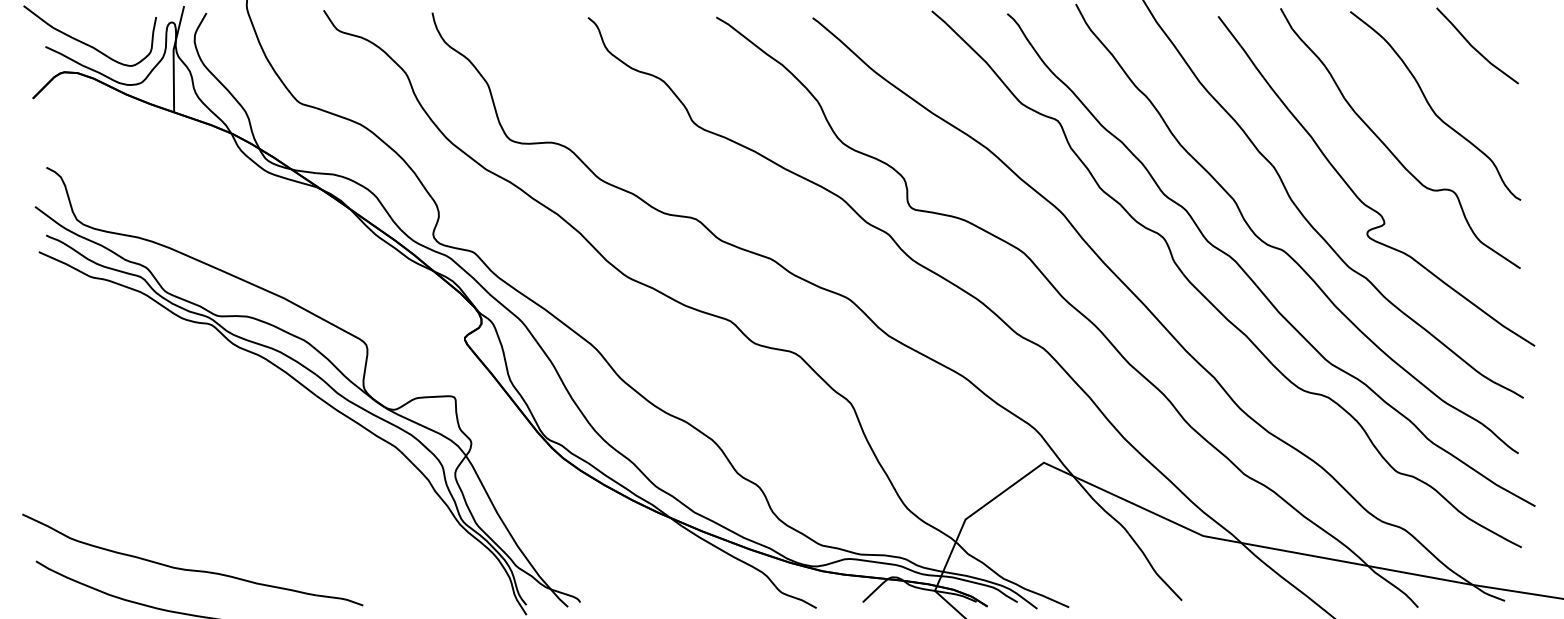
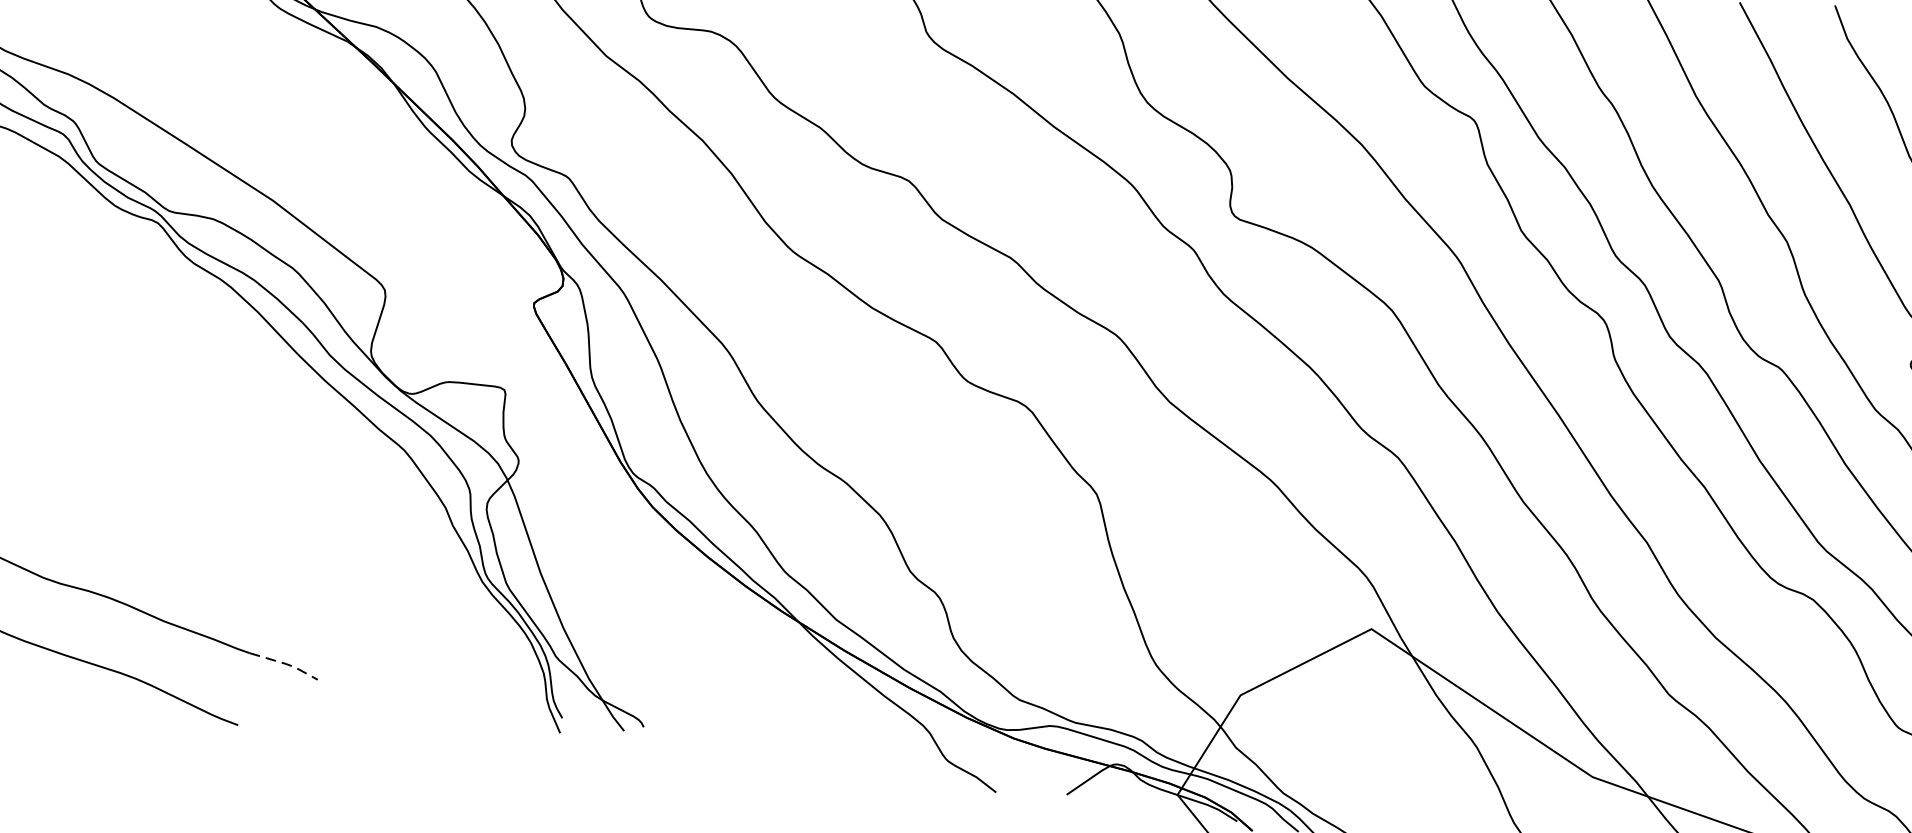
line: (340, 598) -> (285, 663), solid -> dashed

